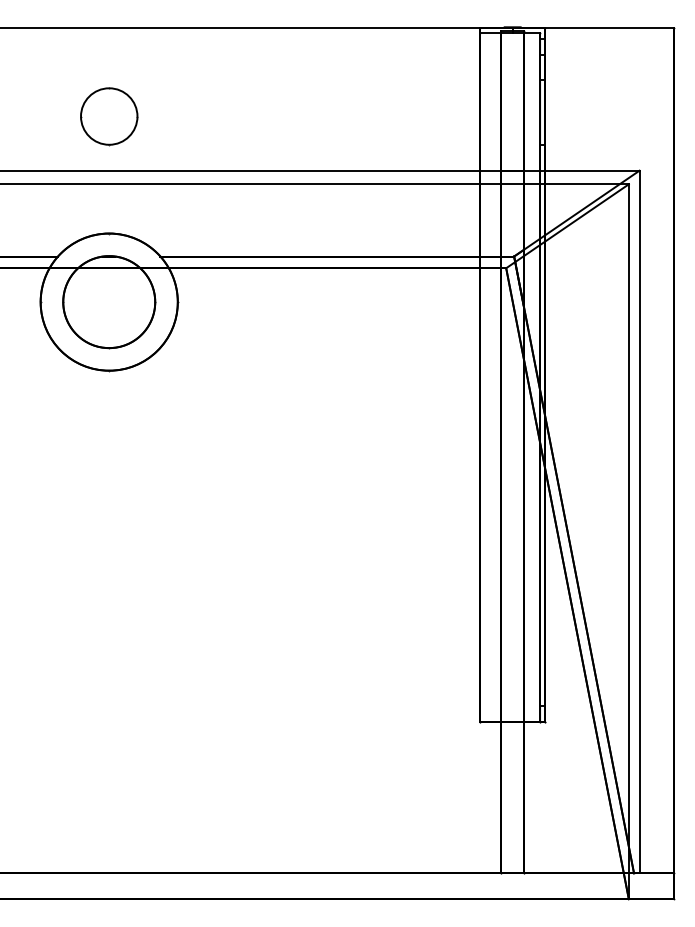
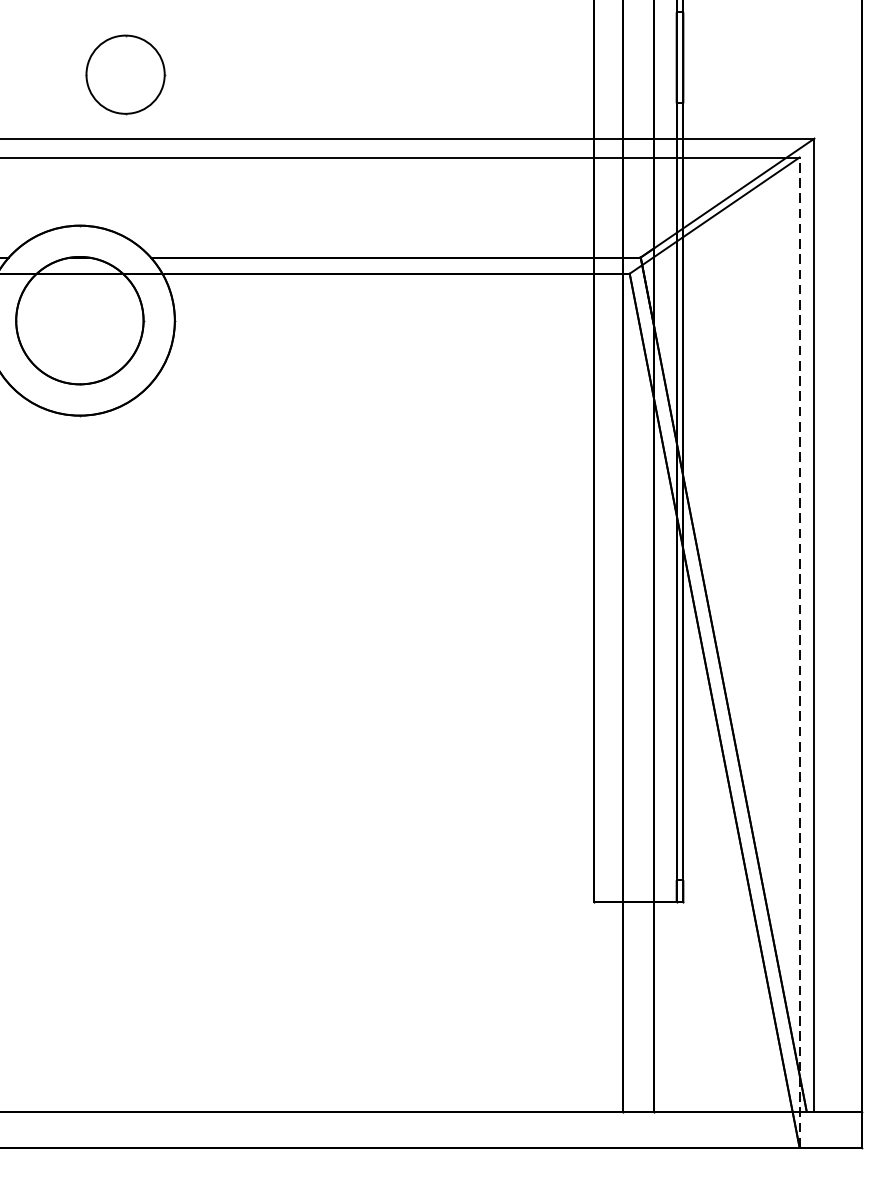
part: (109, 116) -> (125, 74), moved
line: (628, 541) -> (799, 652), solid -> dashed

